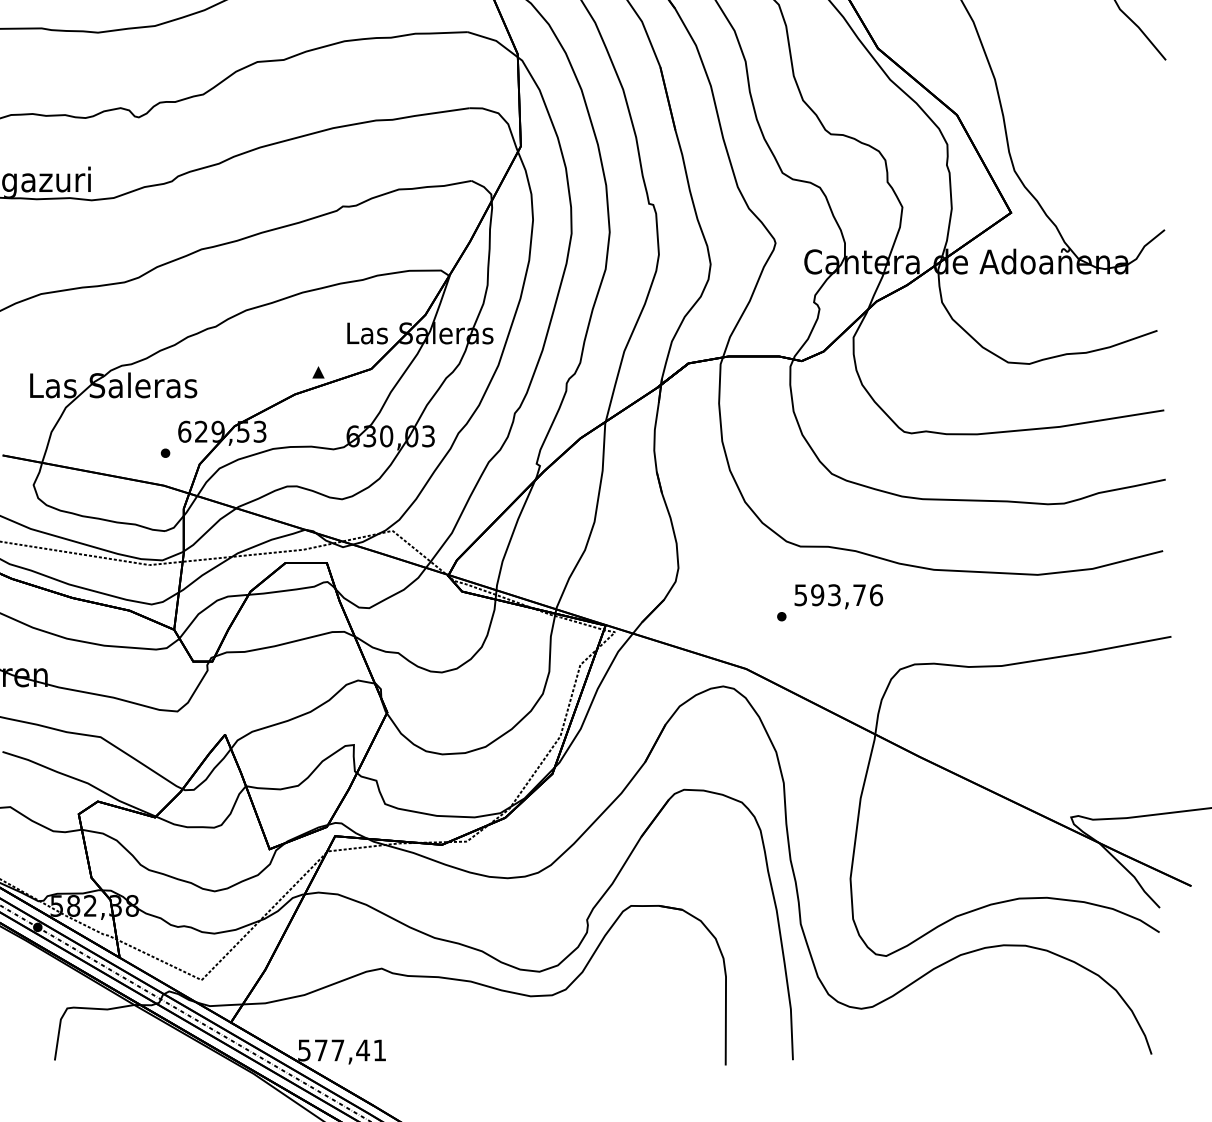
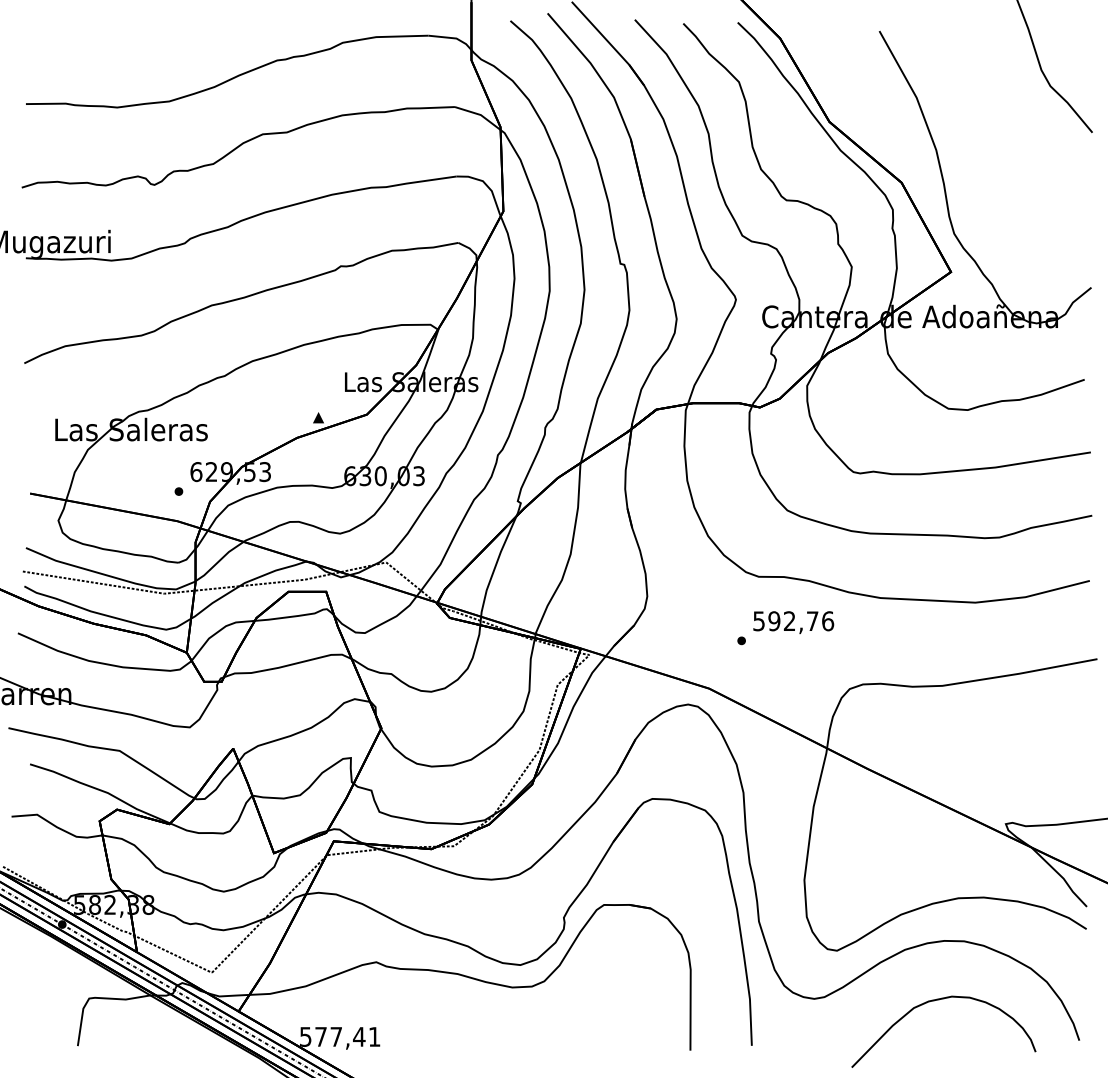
text: (834, 595) -> (789, 621), 593,76 -> 592,76
curve: (998, 1010) -> (939, 1000), added

